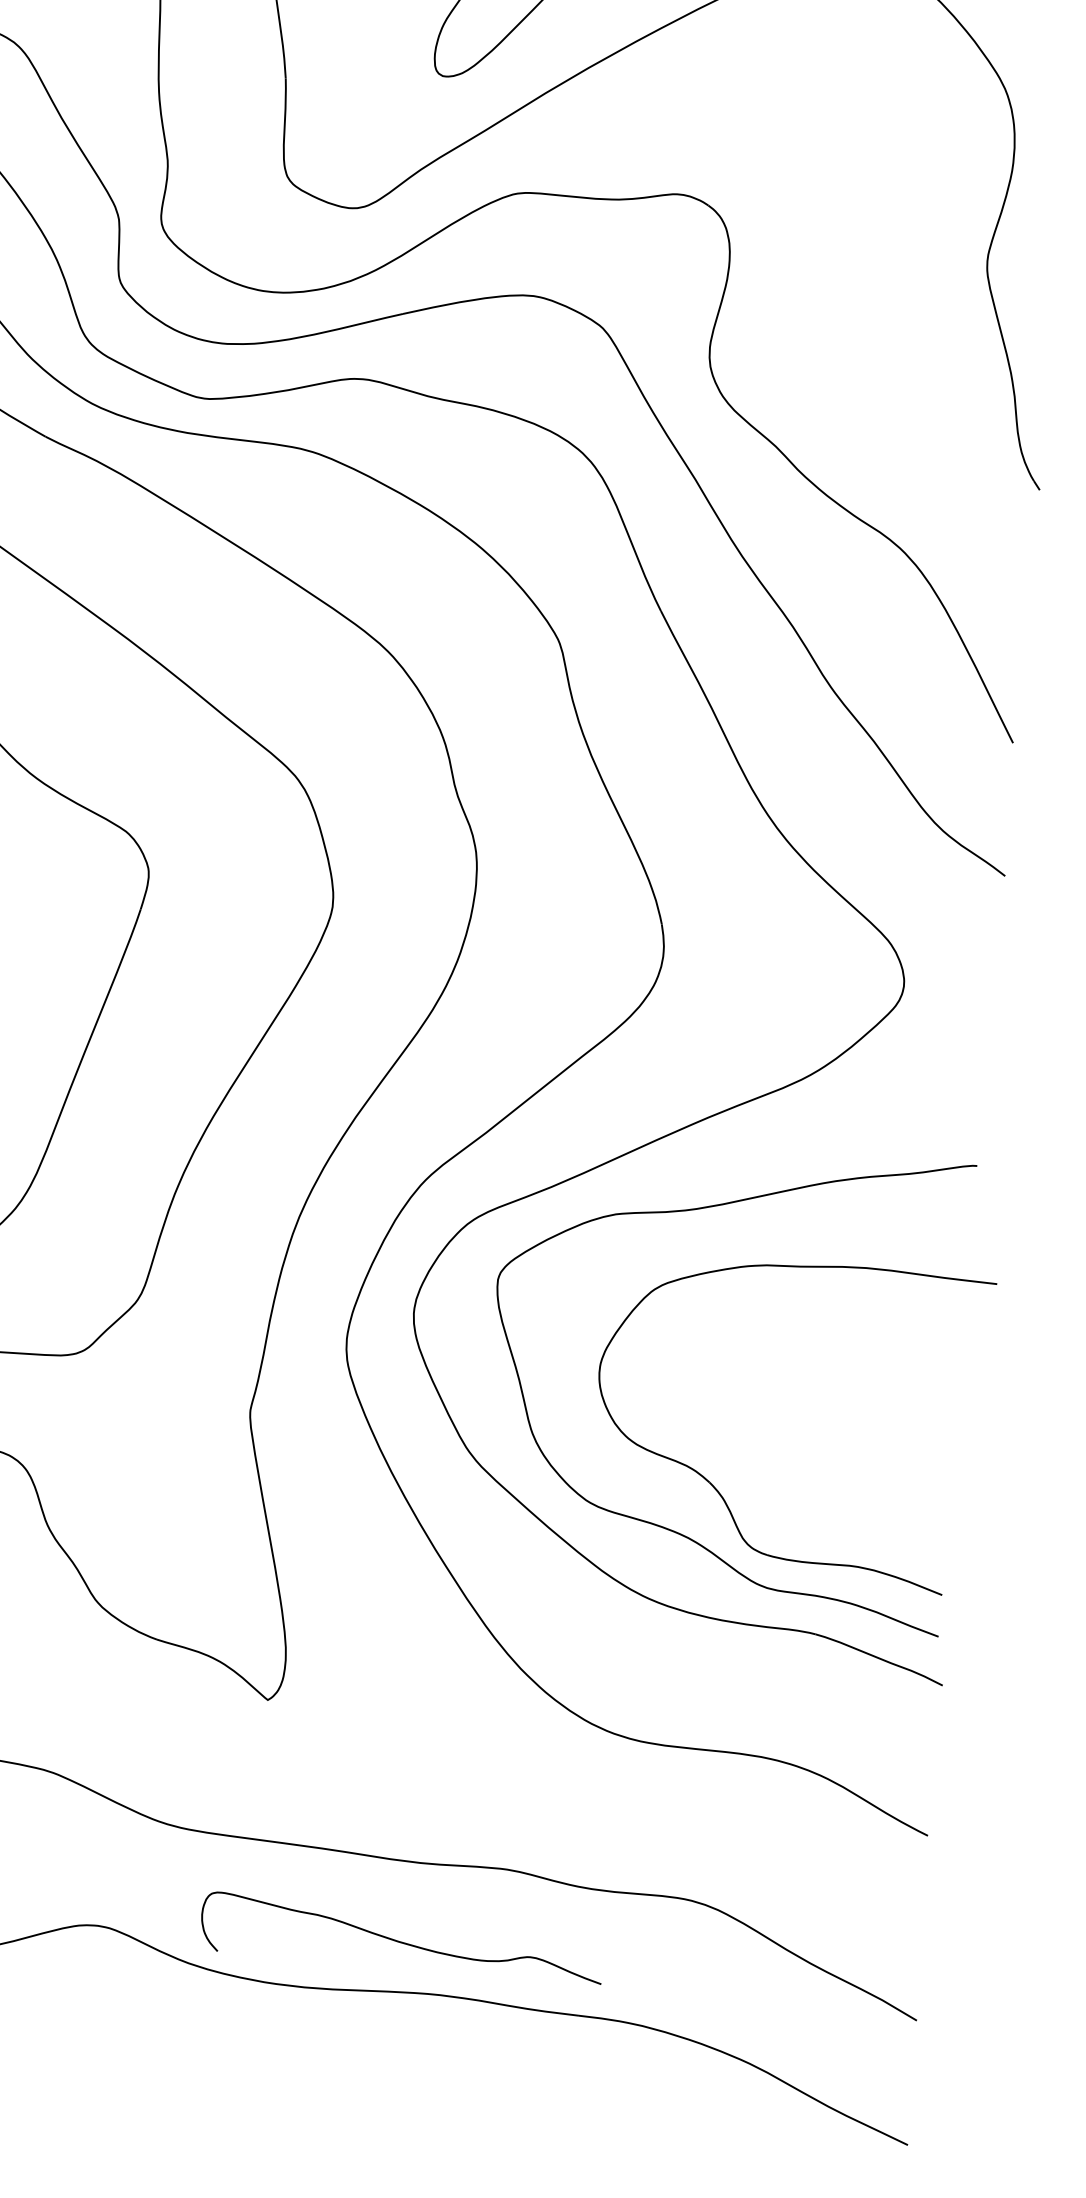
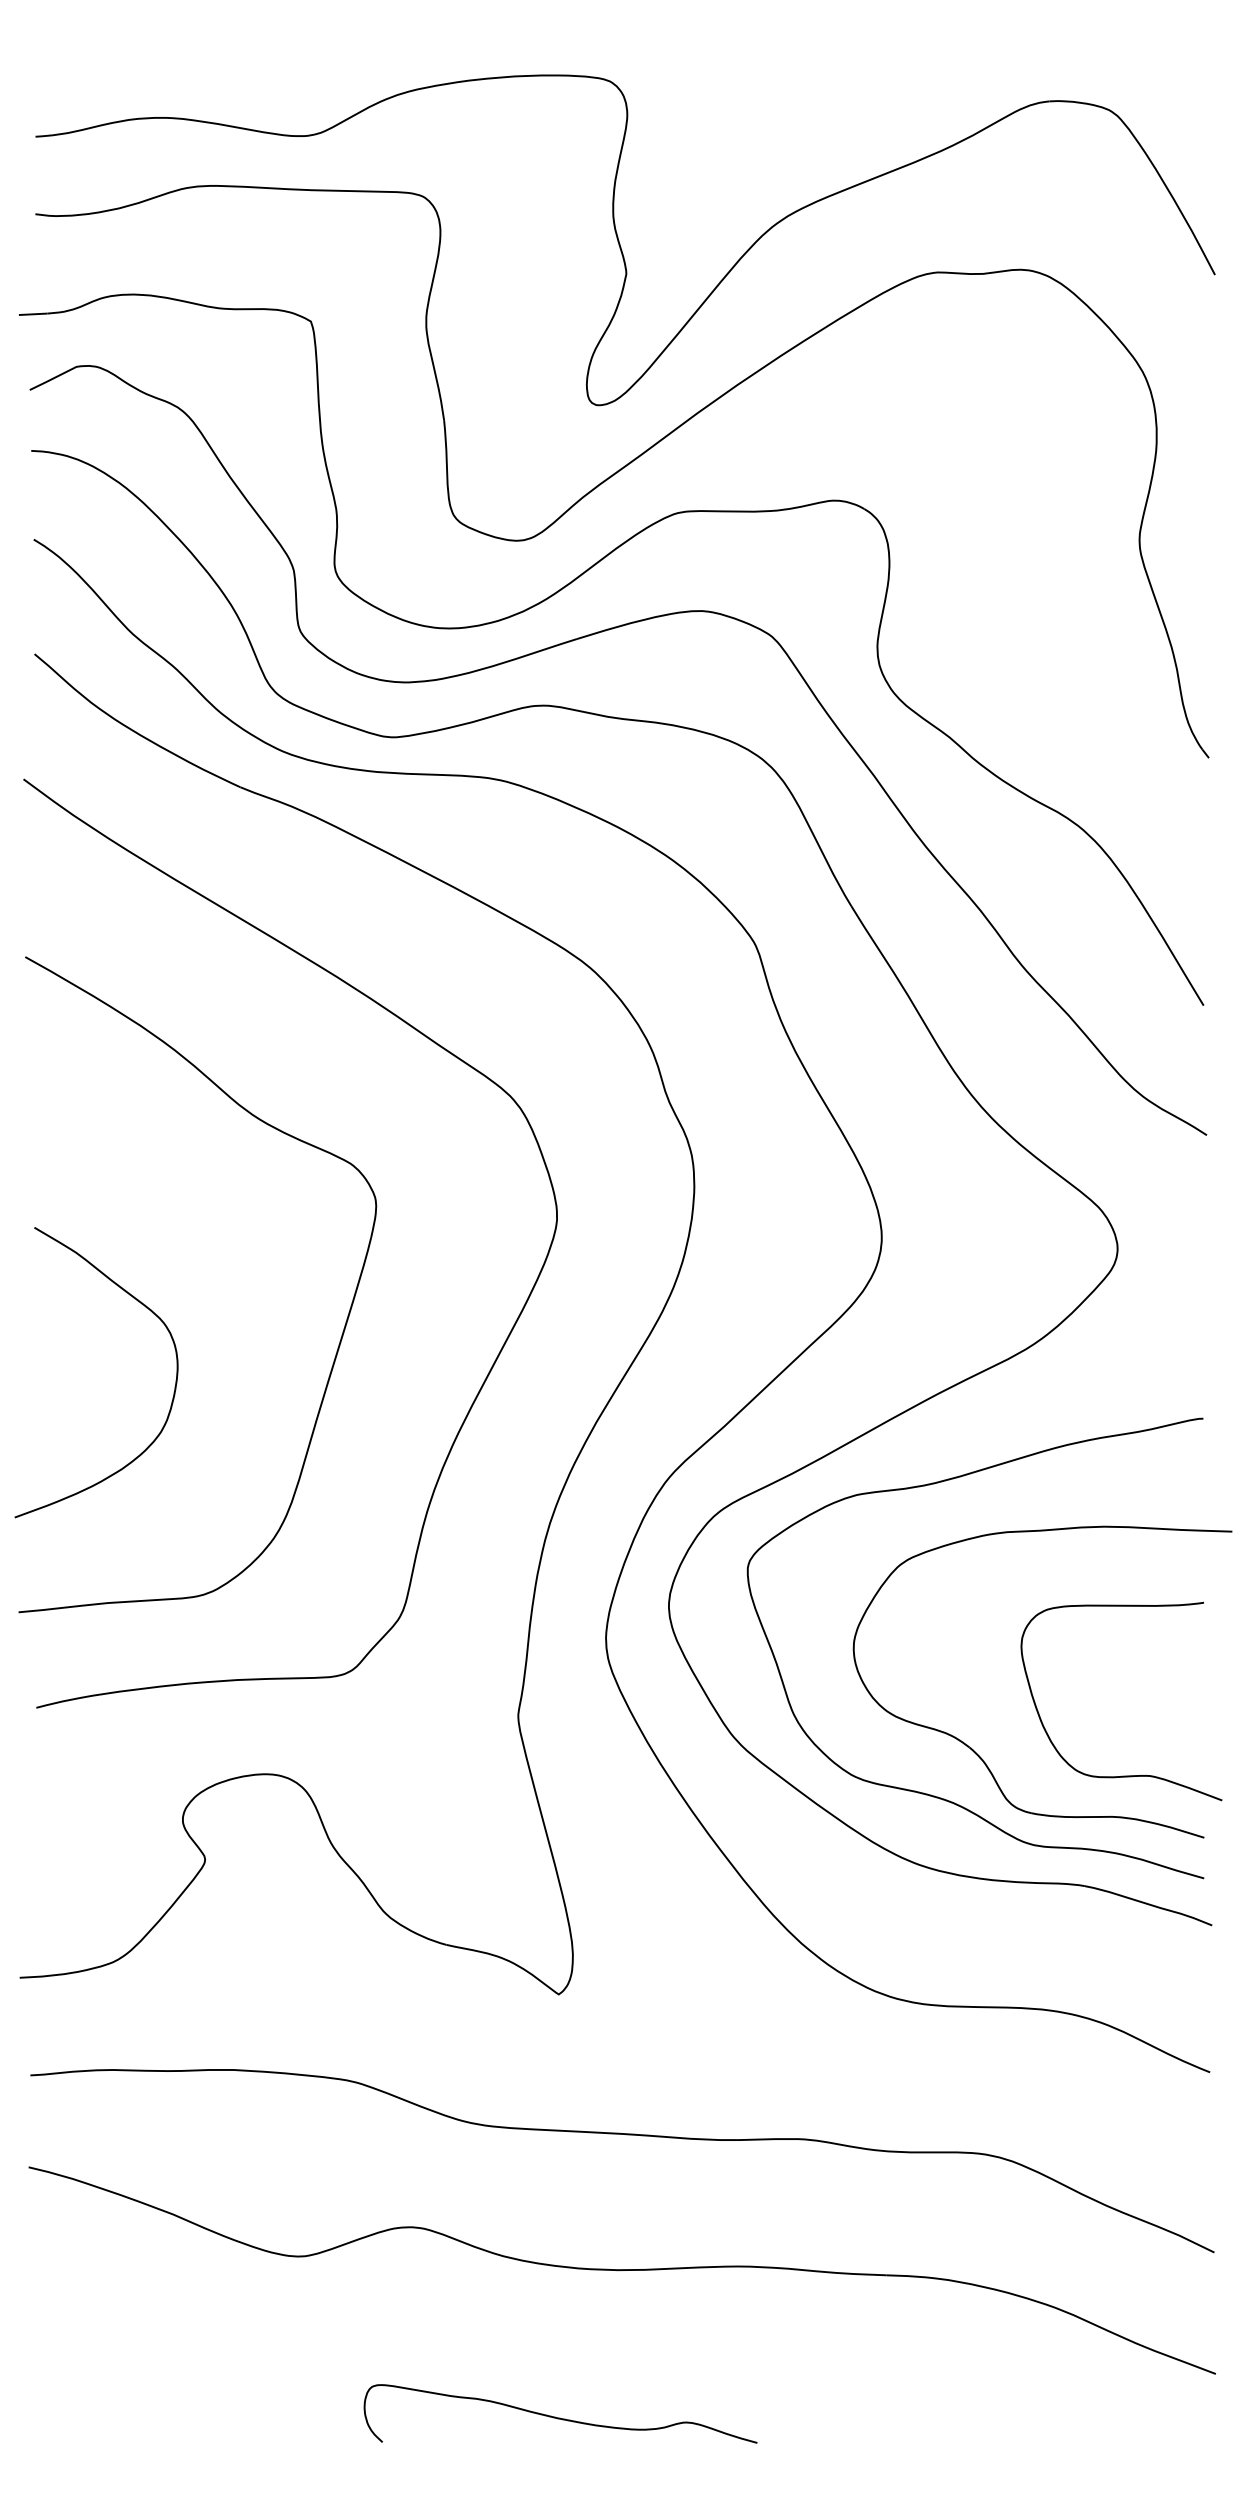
curve: (862, 1524) -> (1121, 1775), added
curve: (401, 1941) -> (560, 2417), moved

